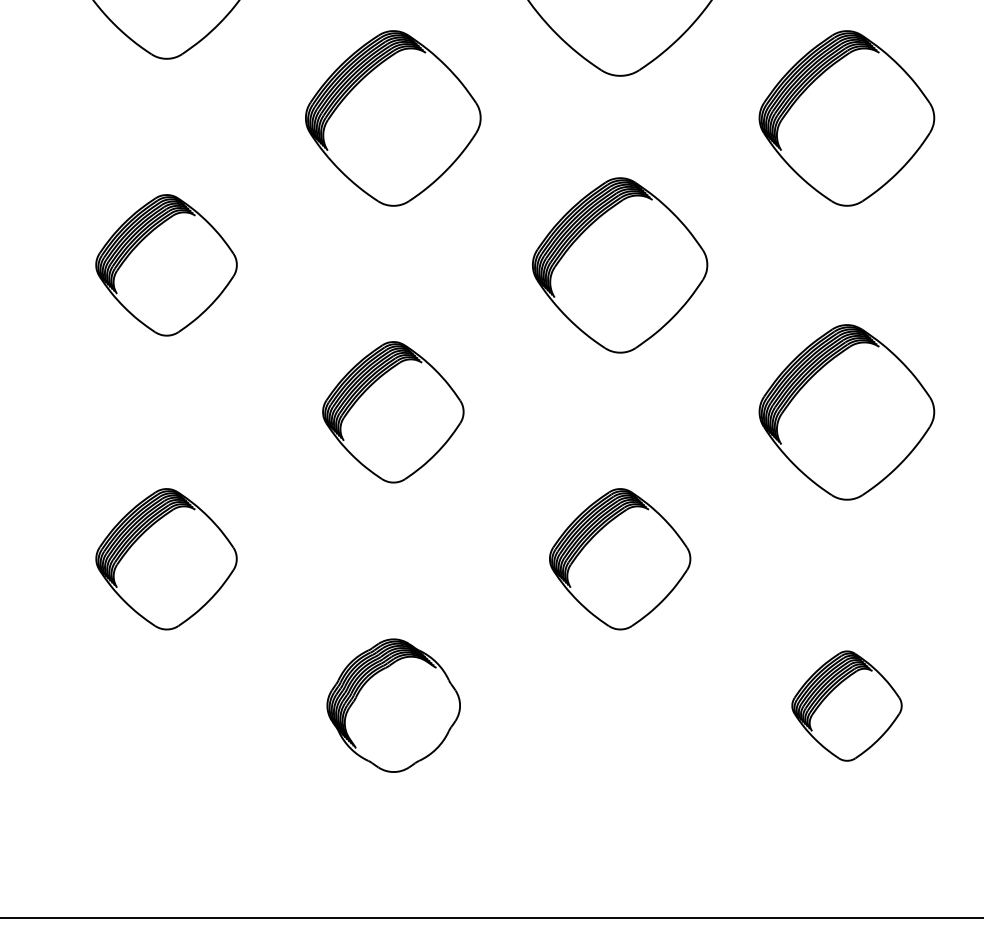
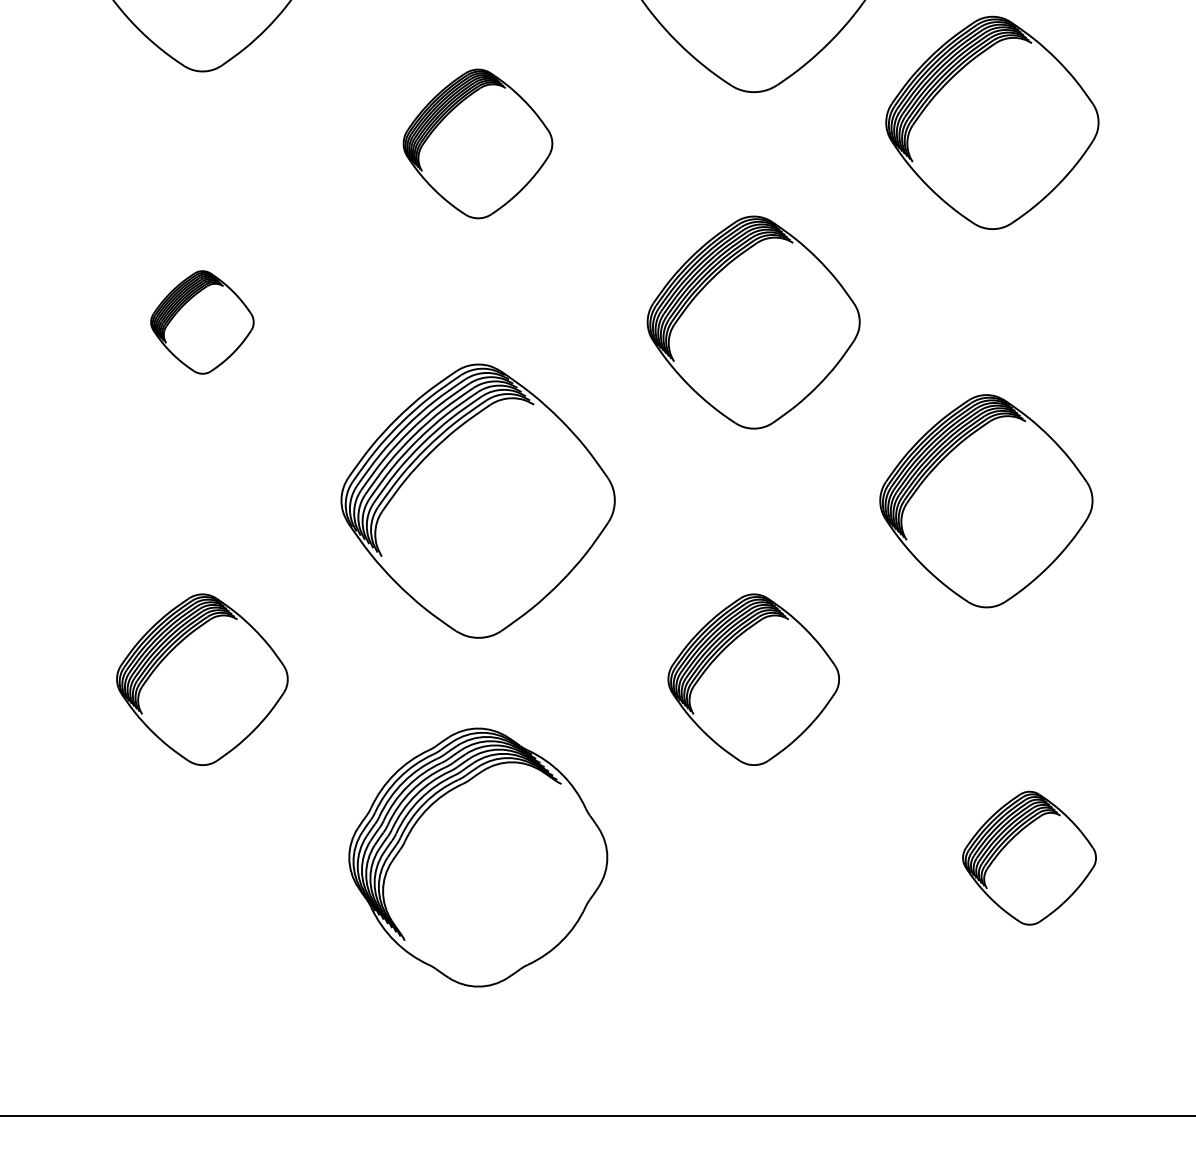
part: (392, 118) -> (477, 143), size x0.7
part: (846, 118) -> (992, 122), moved
part: (166, 265) -> (202, 322), size x0.6
part: (392, 411) -> (477, 500), size x1.6
part: (846, 412) -> (986, 501), moved
part: (393, 705) -> (478, 857), size x1.6

